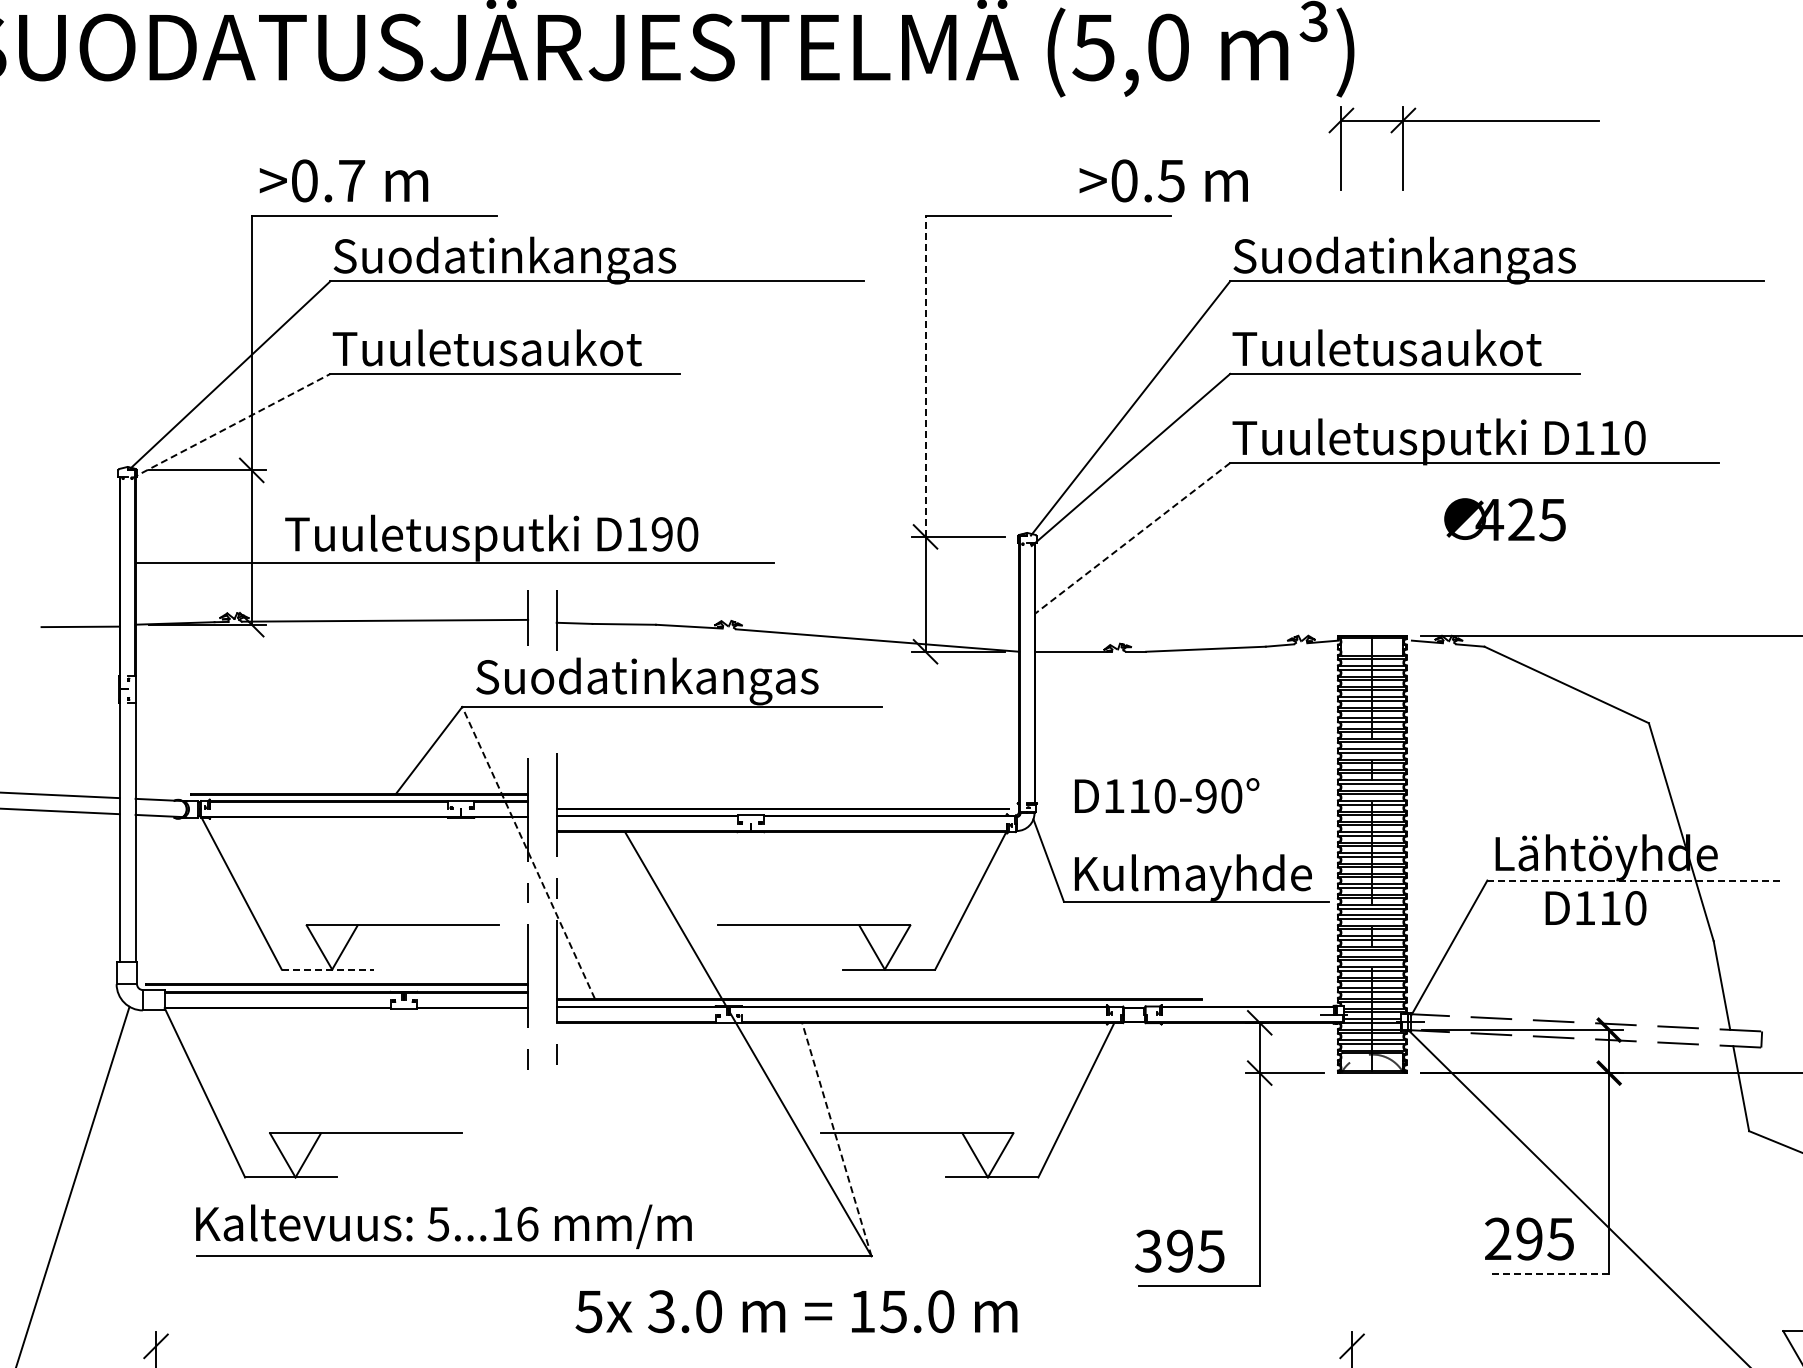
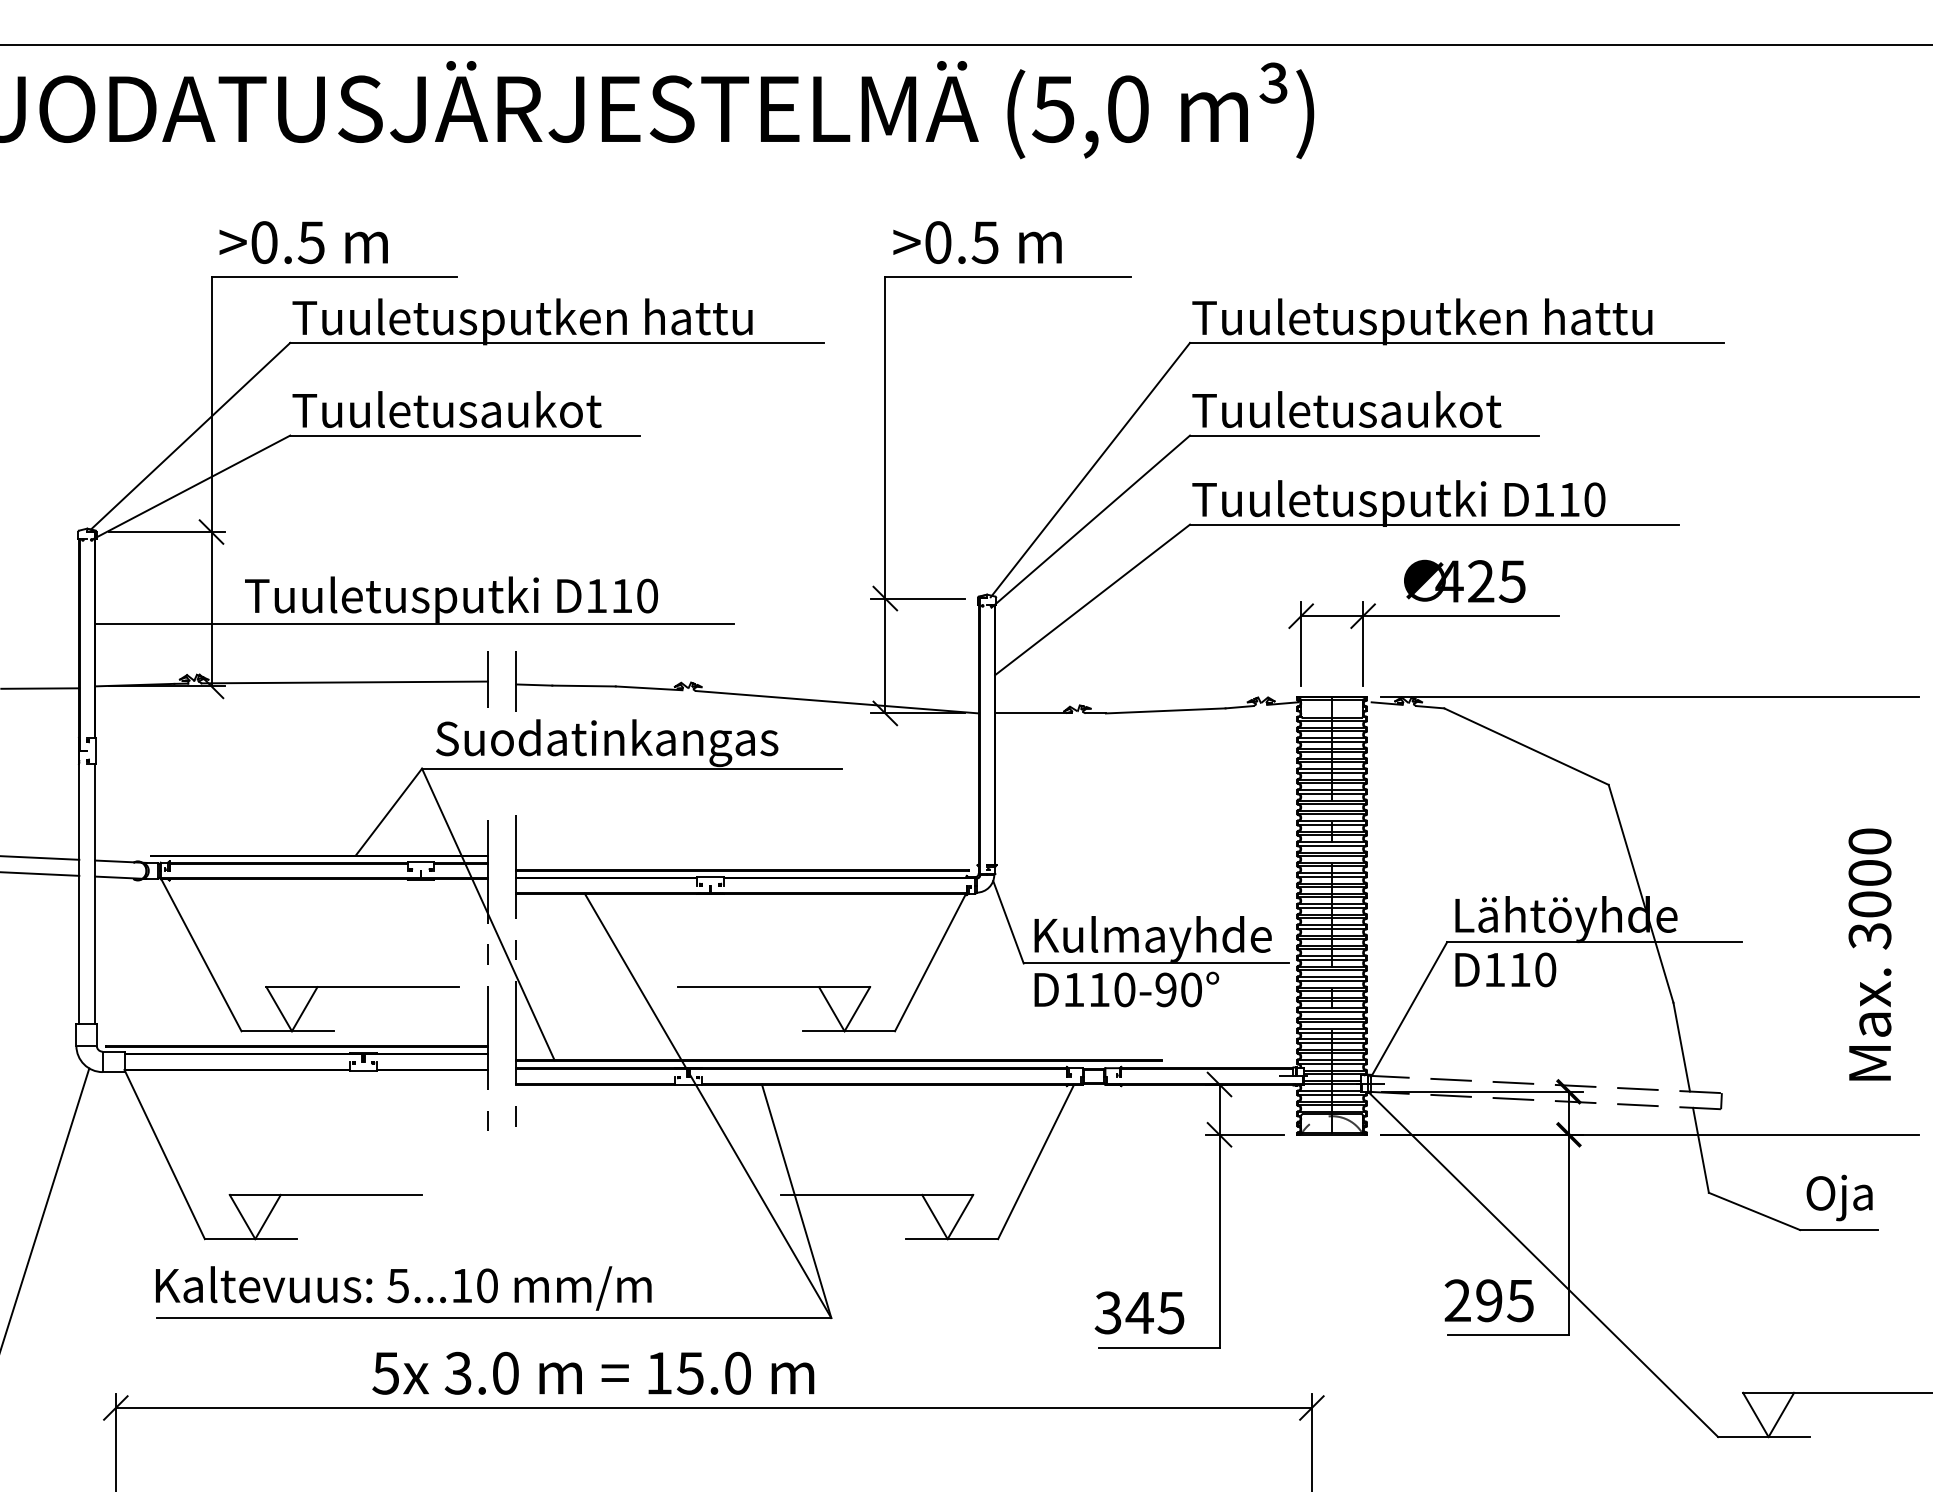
part: (1463, 120) -> (1423, 616), moved
text: (350, 180) -> (310, 242), >0.7 -> >0.5
text: (1163, 180) -> (977, 242), moved
text: (562, 260) -> (522, 322), Suodatinkangas -> Tuuletusputken hattu
text: (1462, 260) -> (1422, 322), Suodatinkangas -> Tuuletusputken hattu
line: (925, 375) -> (885, 437), dashed -> solid
line: (231, 425) -> (191, 487), dashed -> solid
text: (661, 533) -> (621, 595), D190 -> D110
line: (1132, 538) -> (1092, 600), dashed -> solid
text: (1166, 795) -> (1126, 989), moved
line: (528, 852) -> (488, 914), dashed -> solid
line: (1634, 880) -> (1594, 942), dashed -> solid
text: (1595, 907) -> (1505, 969), moved
line: (328, 969) -> (288, 1031), dashed -> solid
line: (836, 1139) -> (796, 1201), dashed -> solid
text: (527, 1223) -> (487, 1285), 5...16 -> 5...10
text: (1179, 1250) -> (1139, 1312), 395 -> 345
line: (1548, 1273) -> (1508, 1335), dashed -> solid
text: (796, 1310) -> (593, 1372), moved
line: (753, 1345) -> (713, 1407), added

